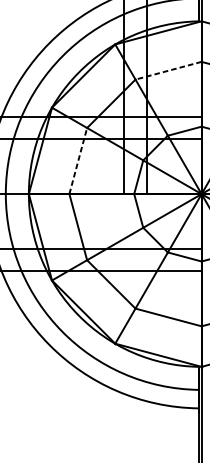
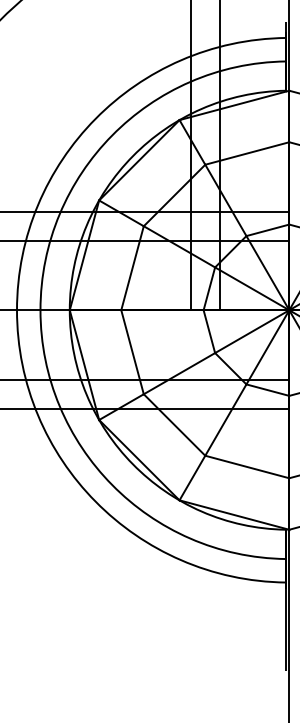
line: (167, 70) -> (246, 153), dashed -> solid
line: (78, 160) -> (132, 267), dashed -> solid

